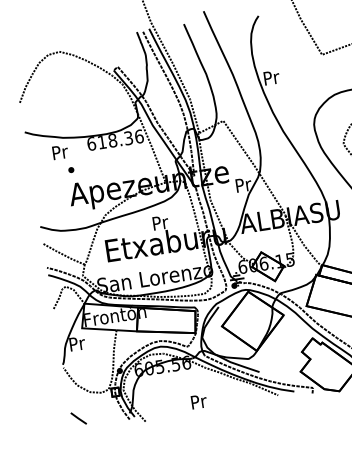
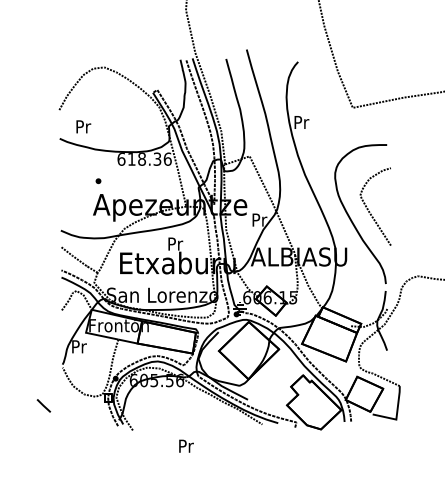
text: (60, 152) -> (83, 126), moved
text: (199, 401) -> (186, 445), moved
line: (78, 418) -> (43, 405), moved

